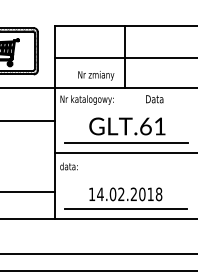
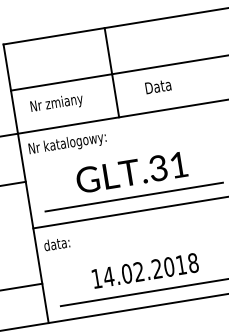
text: (96, 75) -> (57, 103), moved
text: (154, 99) -> (158, 87), moved
text: (145, 125) -> (157, 166), GLT.61 -> GLT.31

